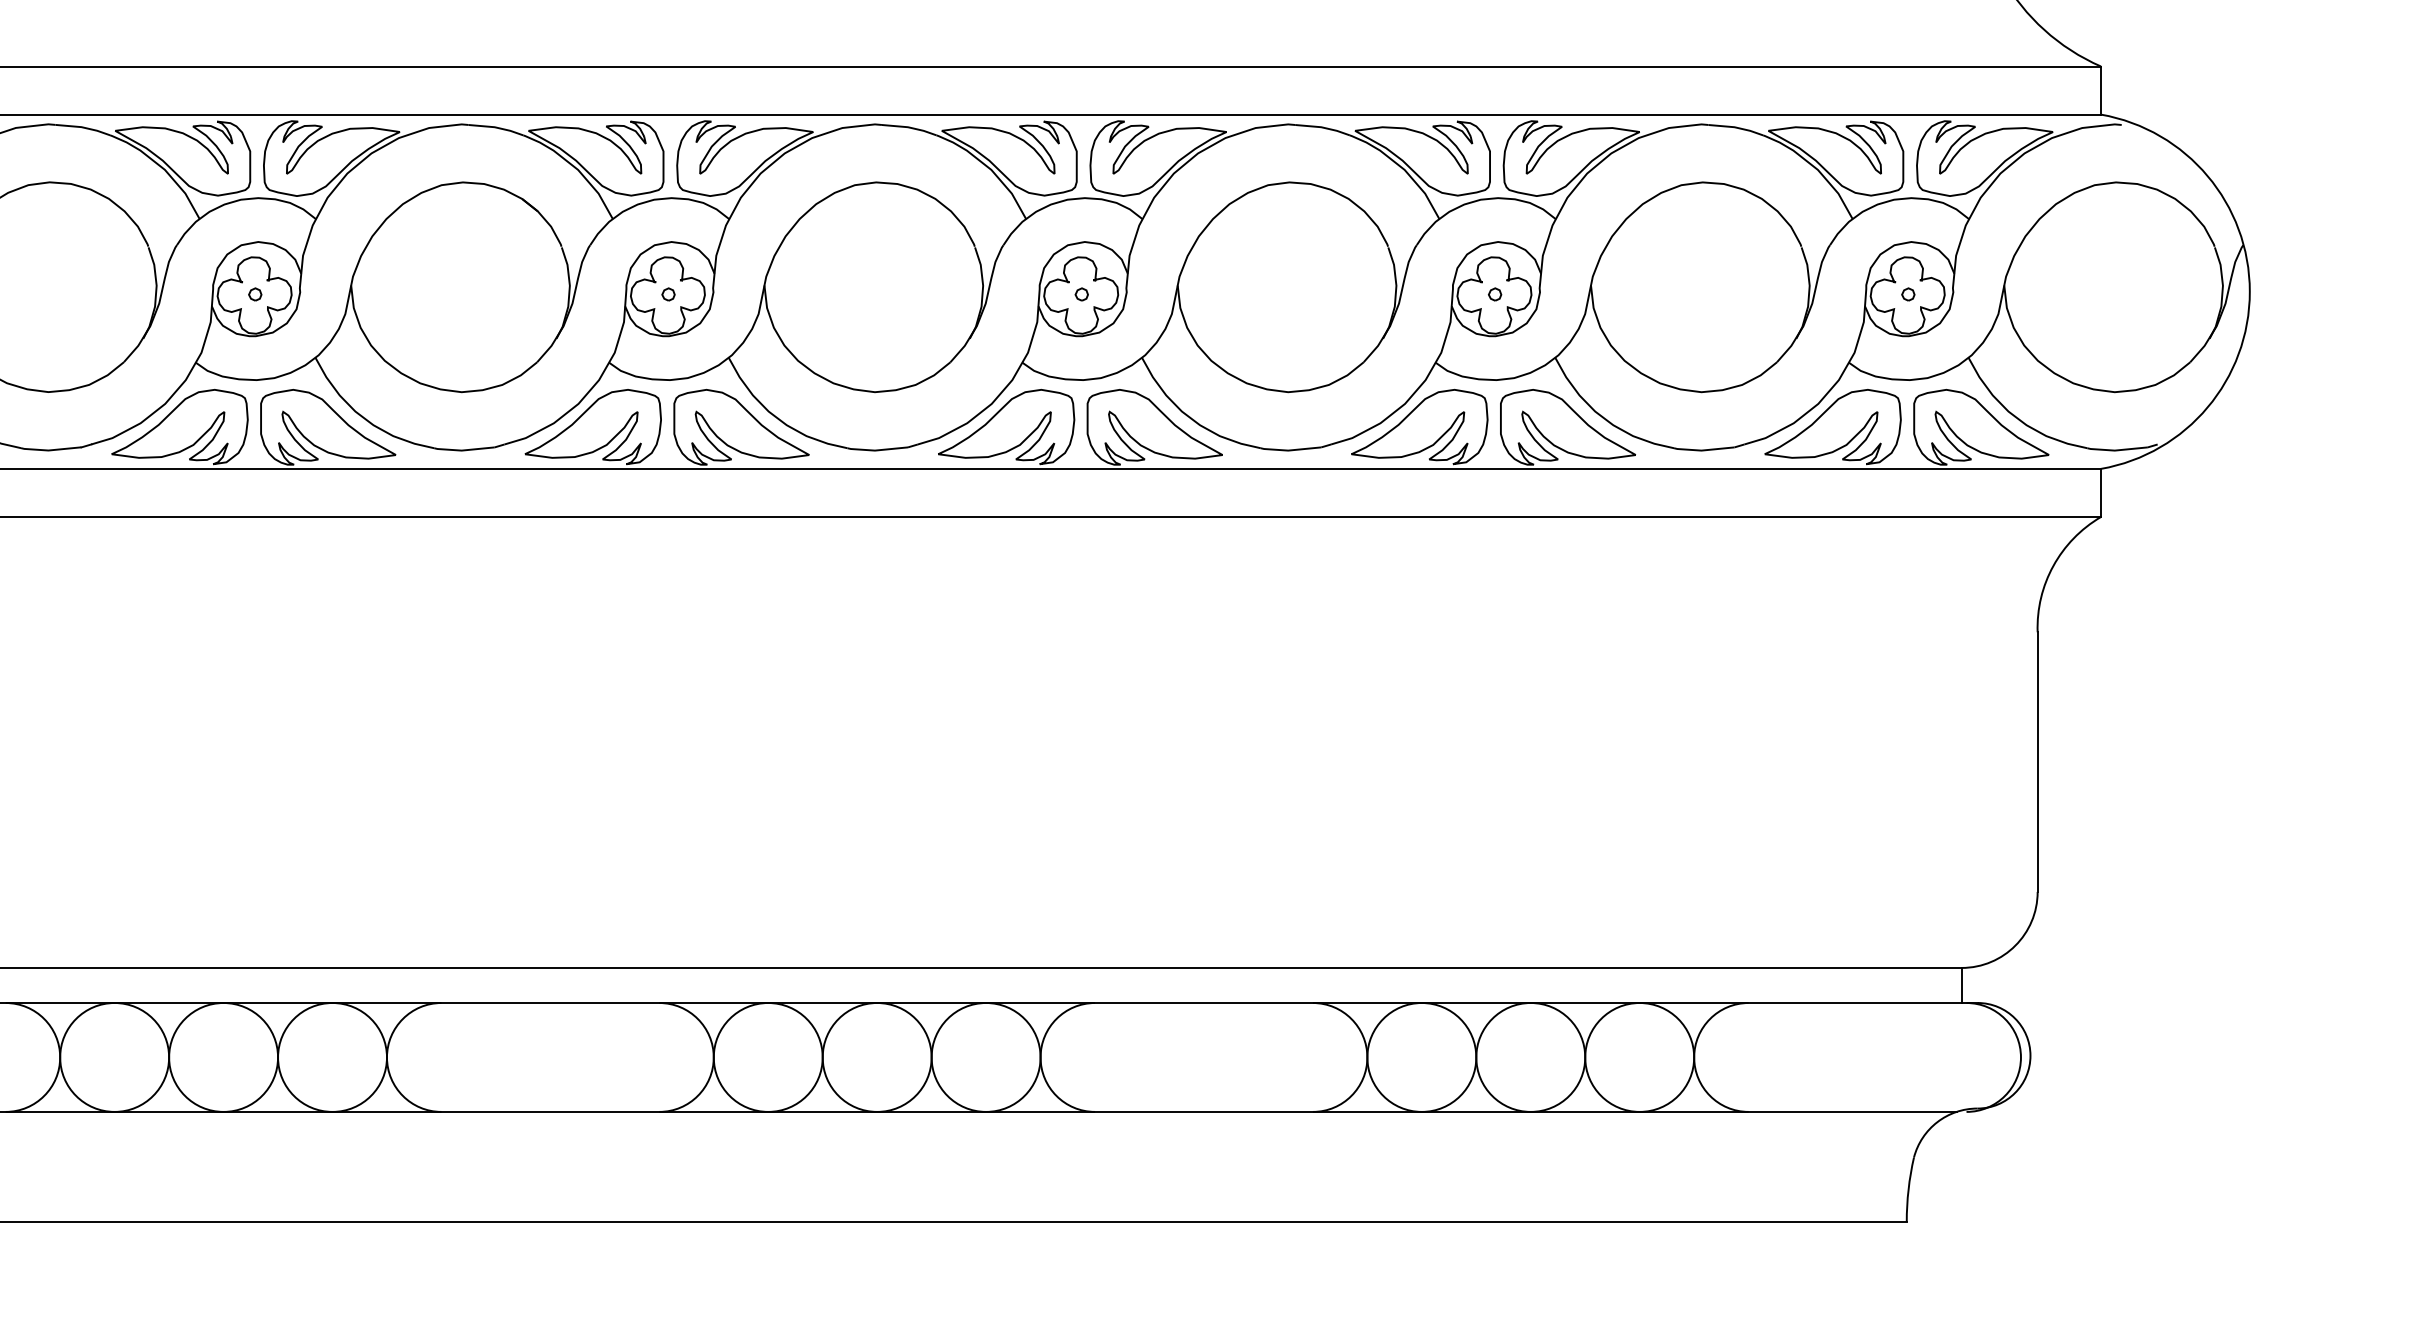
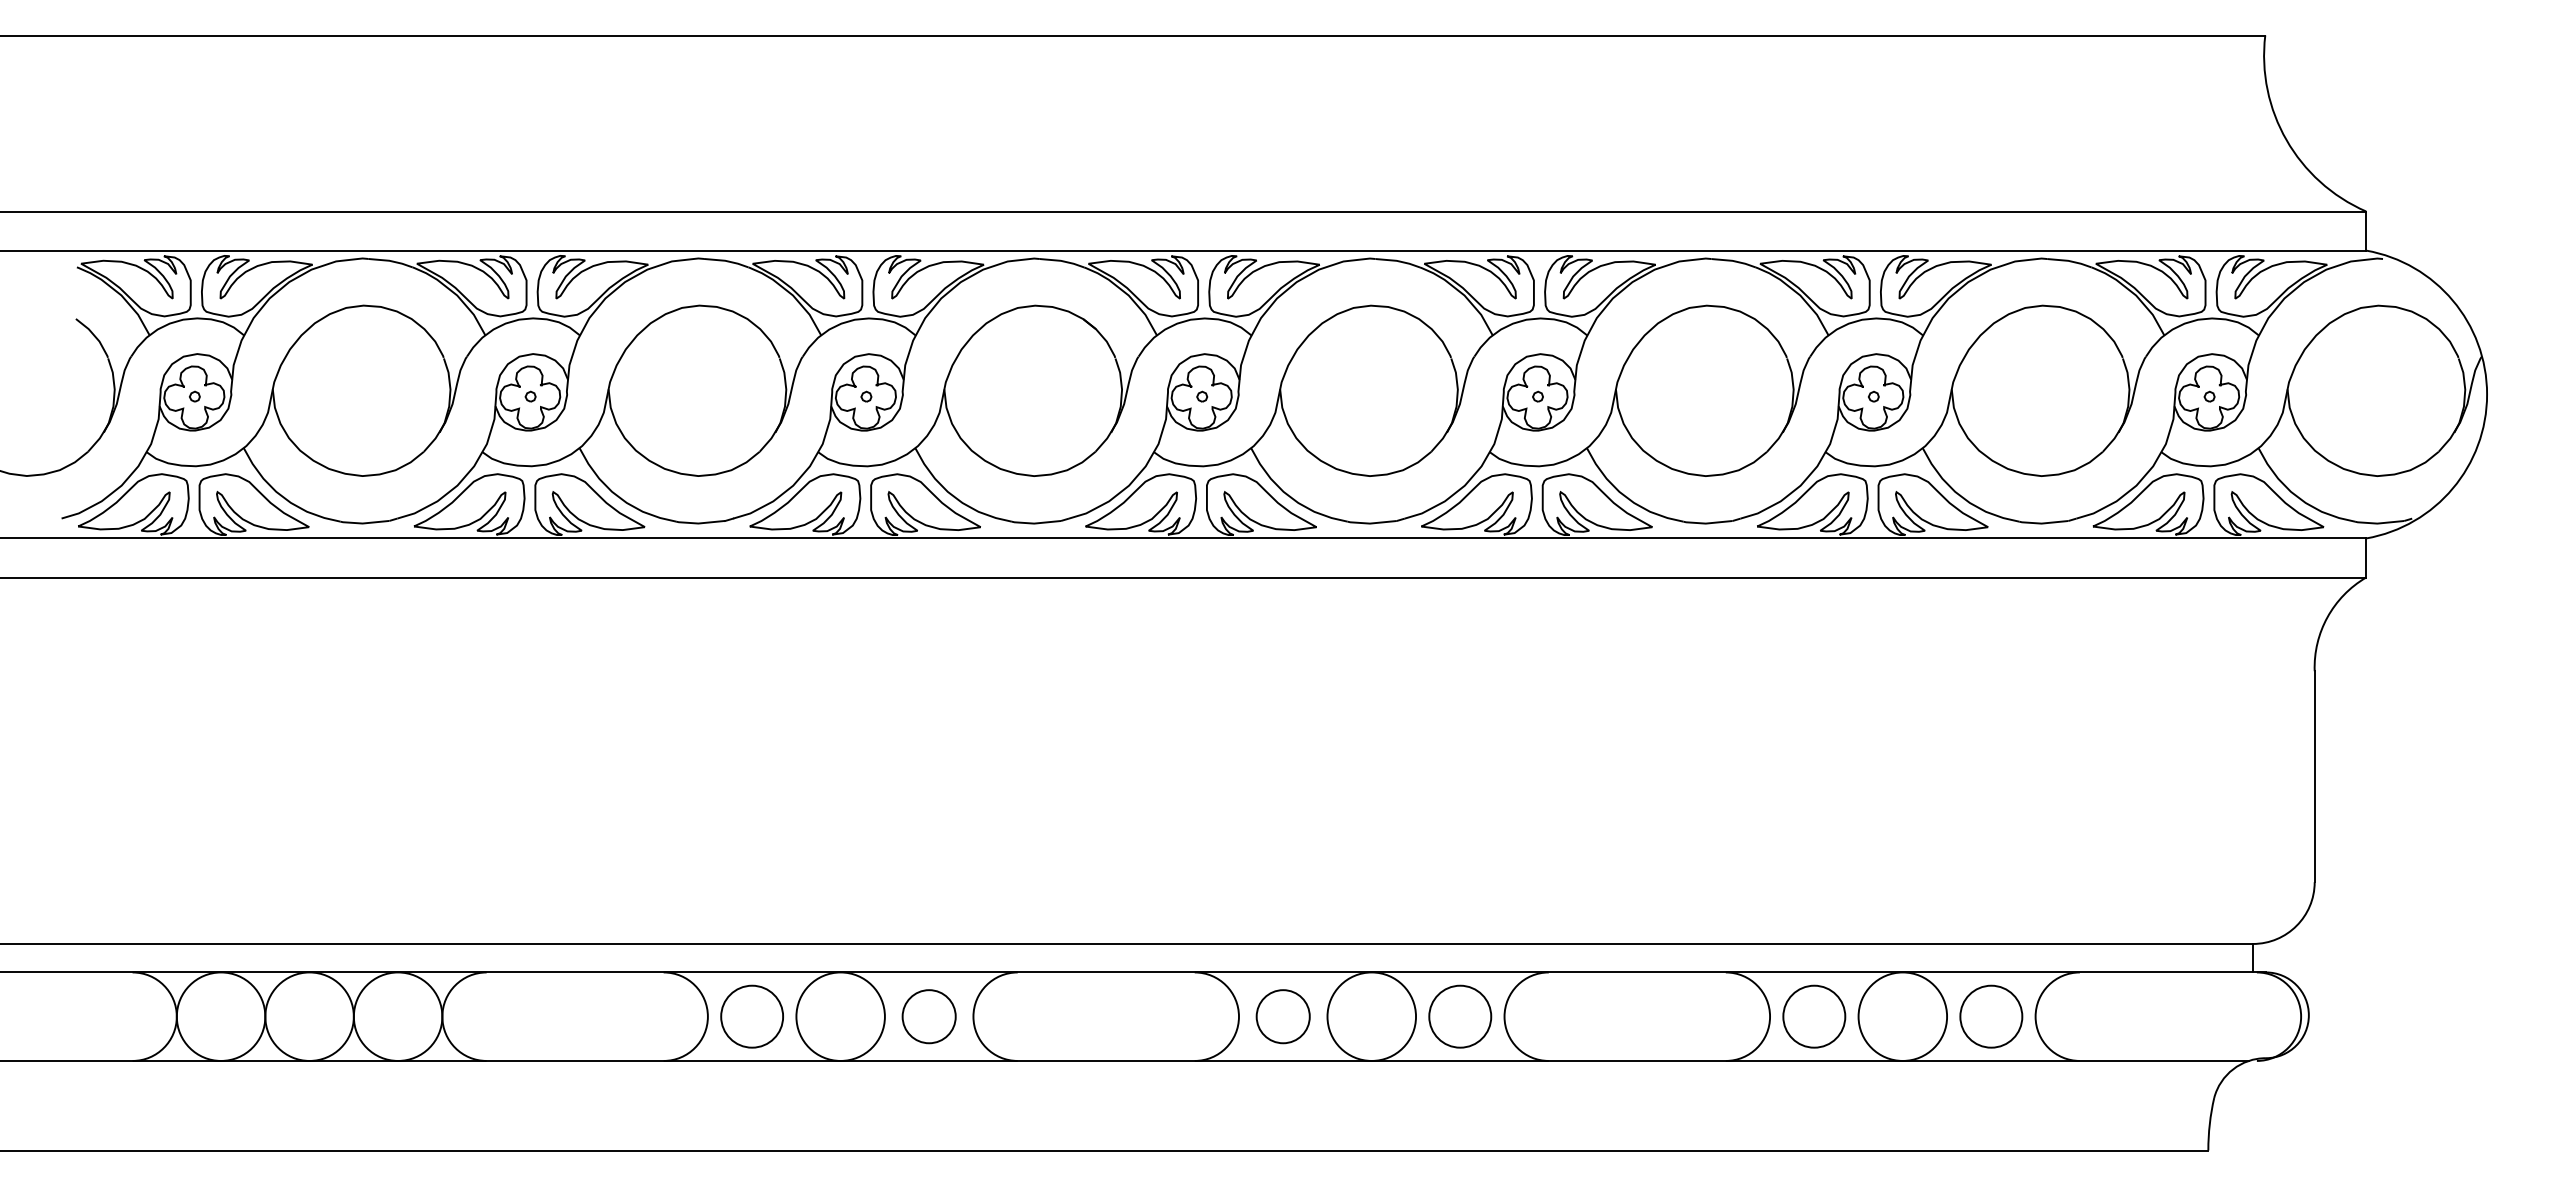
circle: (113, 1057) -> (751, 1016), size x0.7
circle: (331, 1057) -> (928, 1016), size x0.6
circle: (767, 1057) -> (1282, 1016), size x0.6
circle: (986, 1057) -> (1460, 1016), size x0.7
circle: (1422, 1057) -> (1814, 1016), size x0.7
circle: (1639, 1057) -> (1991, 1016), size x0.7

